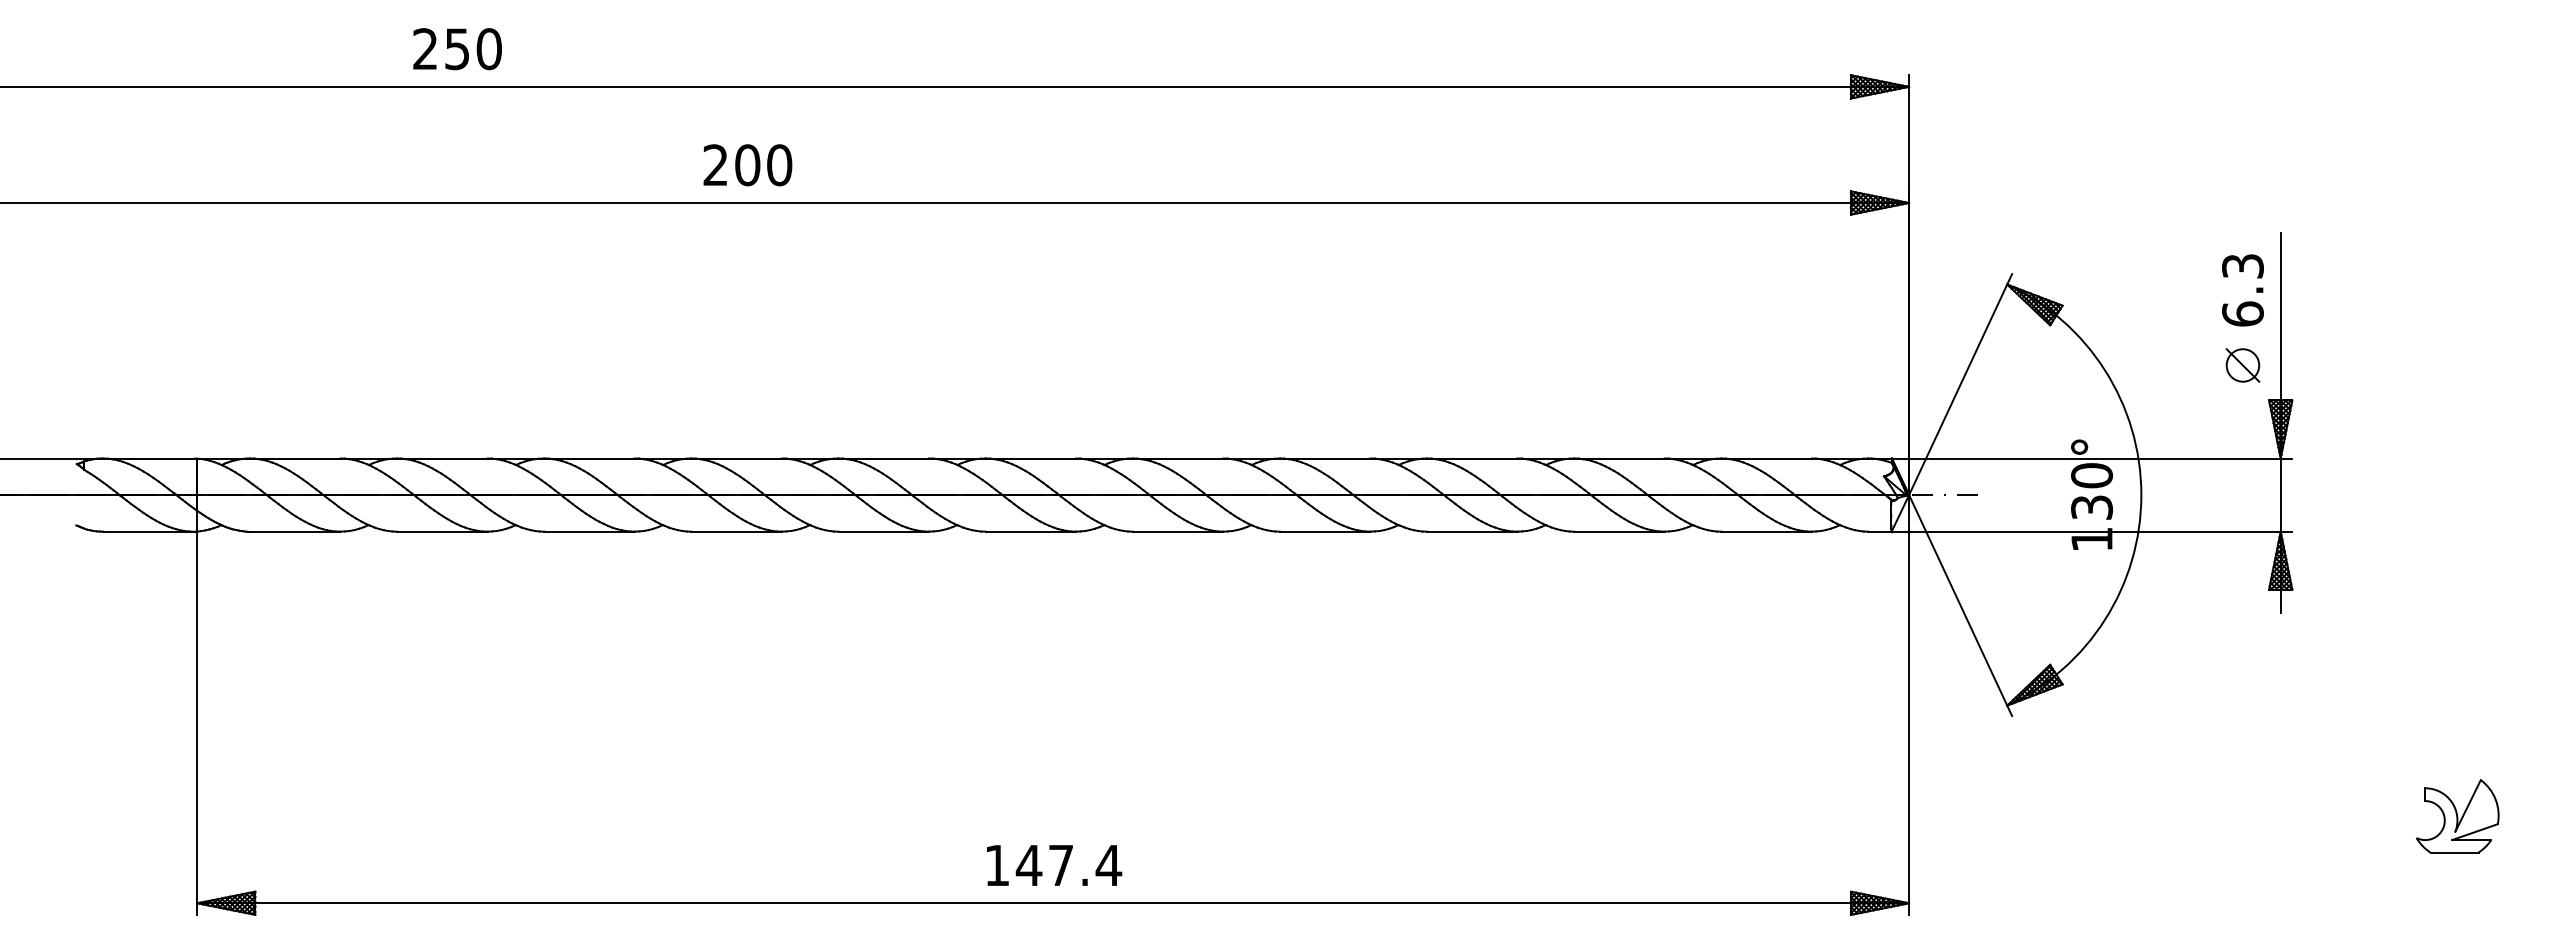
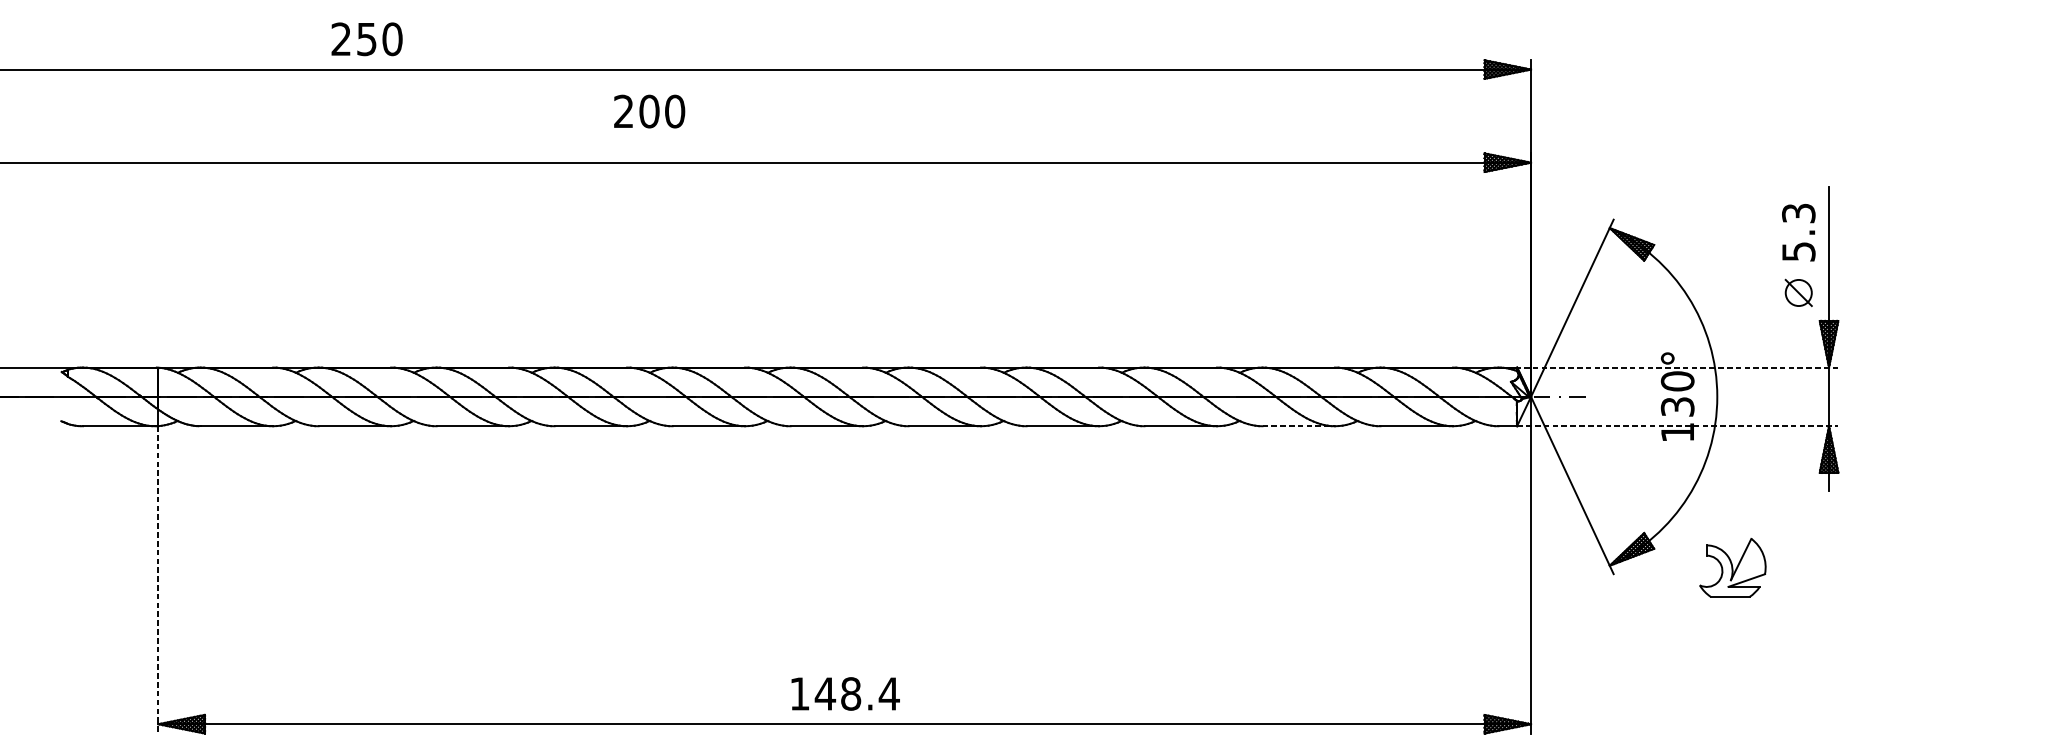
text: (747, 165) -> (649, 111), moved
text: (2242, 313) -> (1798, 251), 6.3 -> 5.3
line: (2091, 458) -> (1677, 367), solid -> dashed
line: (1619, 531) -> (1298, 426), solid -> dashed
line: (2092, 531) -> (1678, 426), solid -> dashed
line: (197, 723) -> (158, 580), solid -> dashed
part: (2457, 816) -> (1732, 568), moved
text: (1060, 865) -> (850, 693), 147.4 -> 148.4

